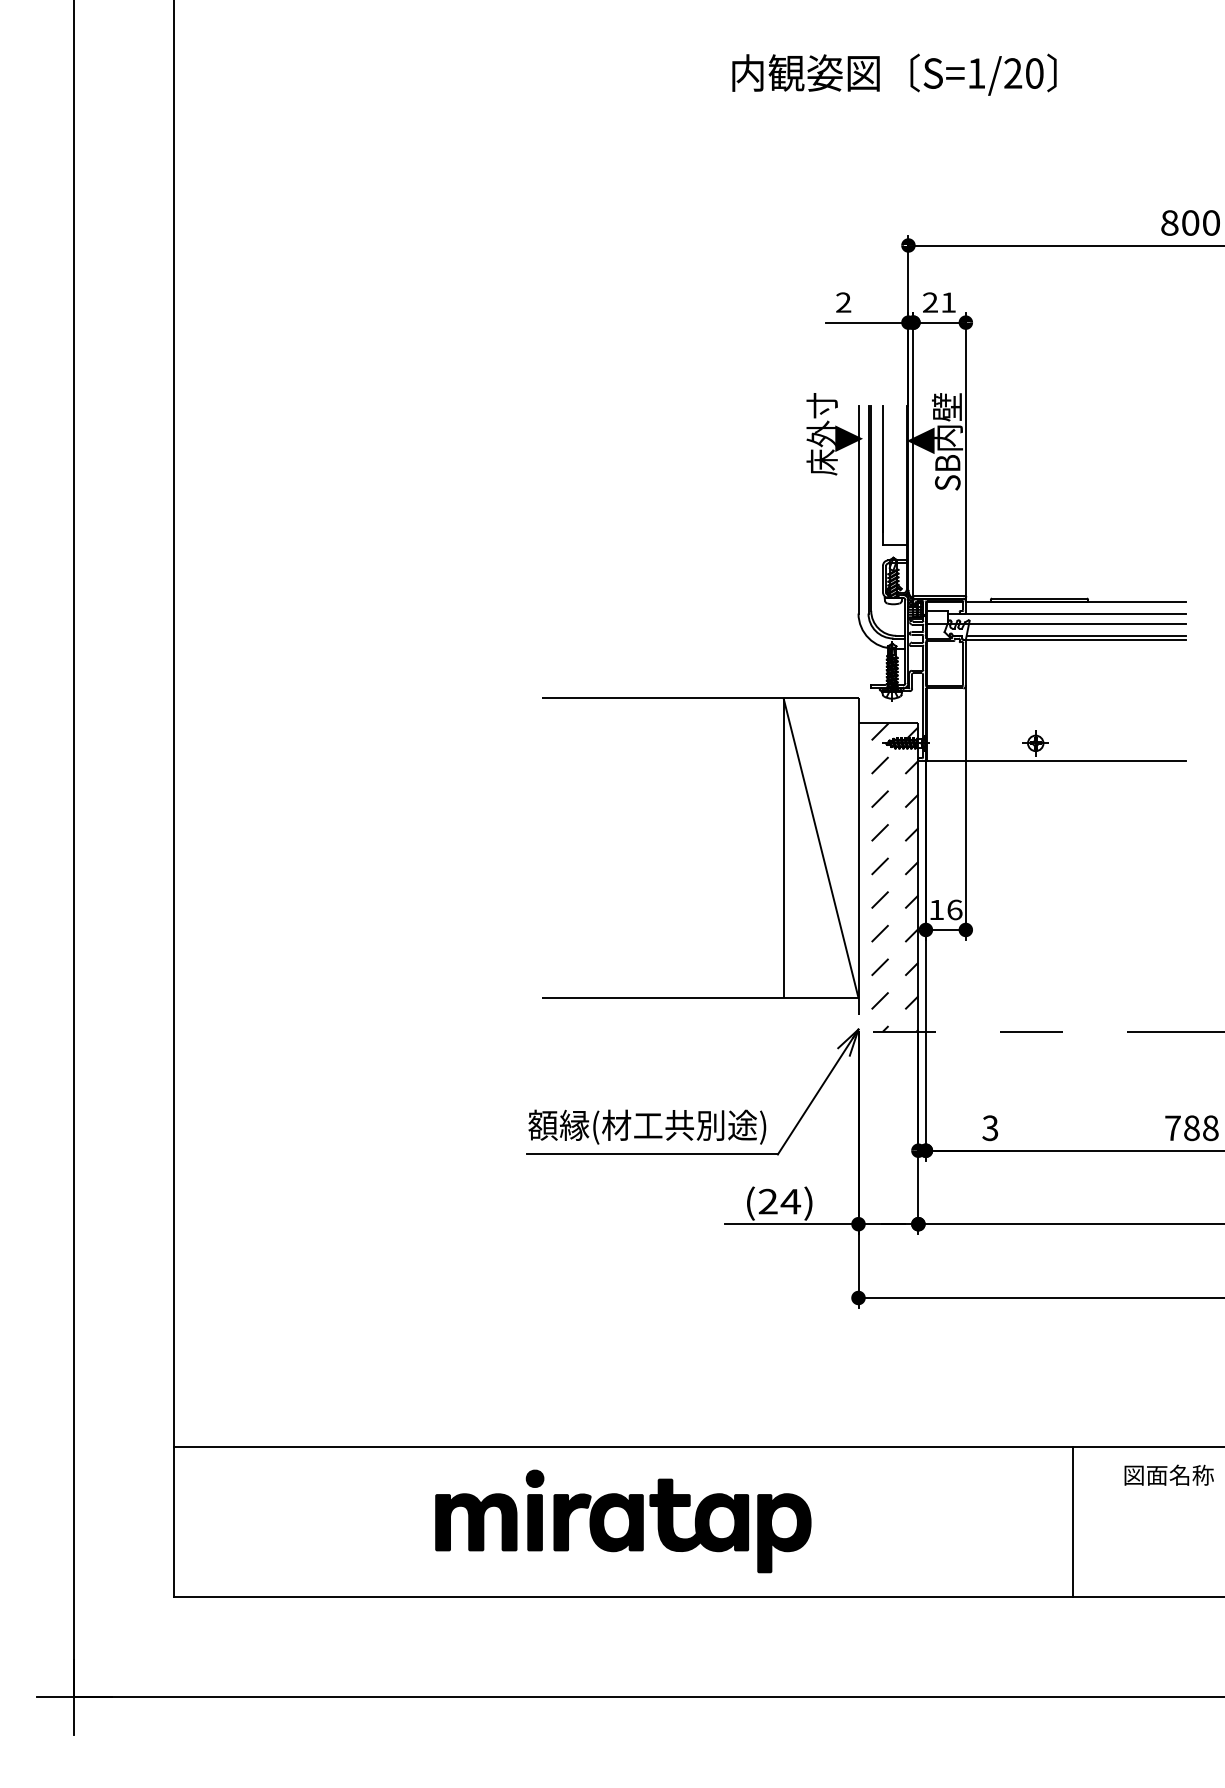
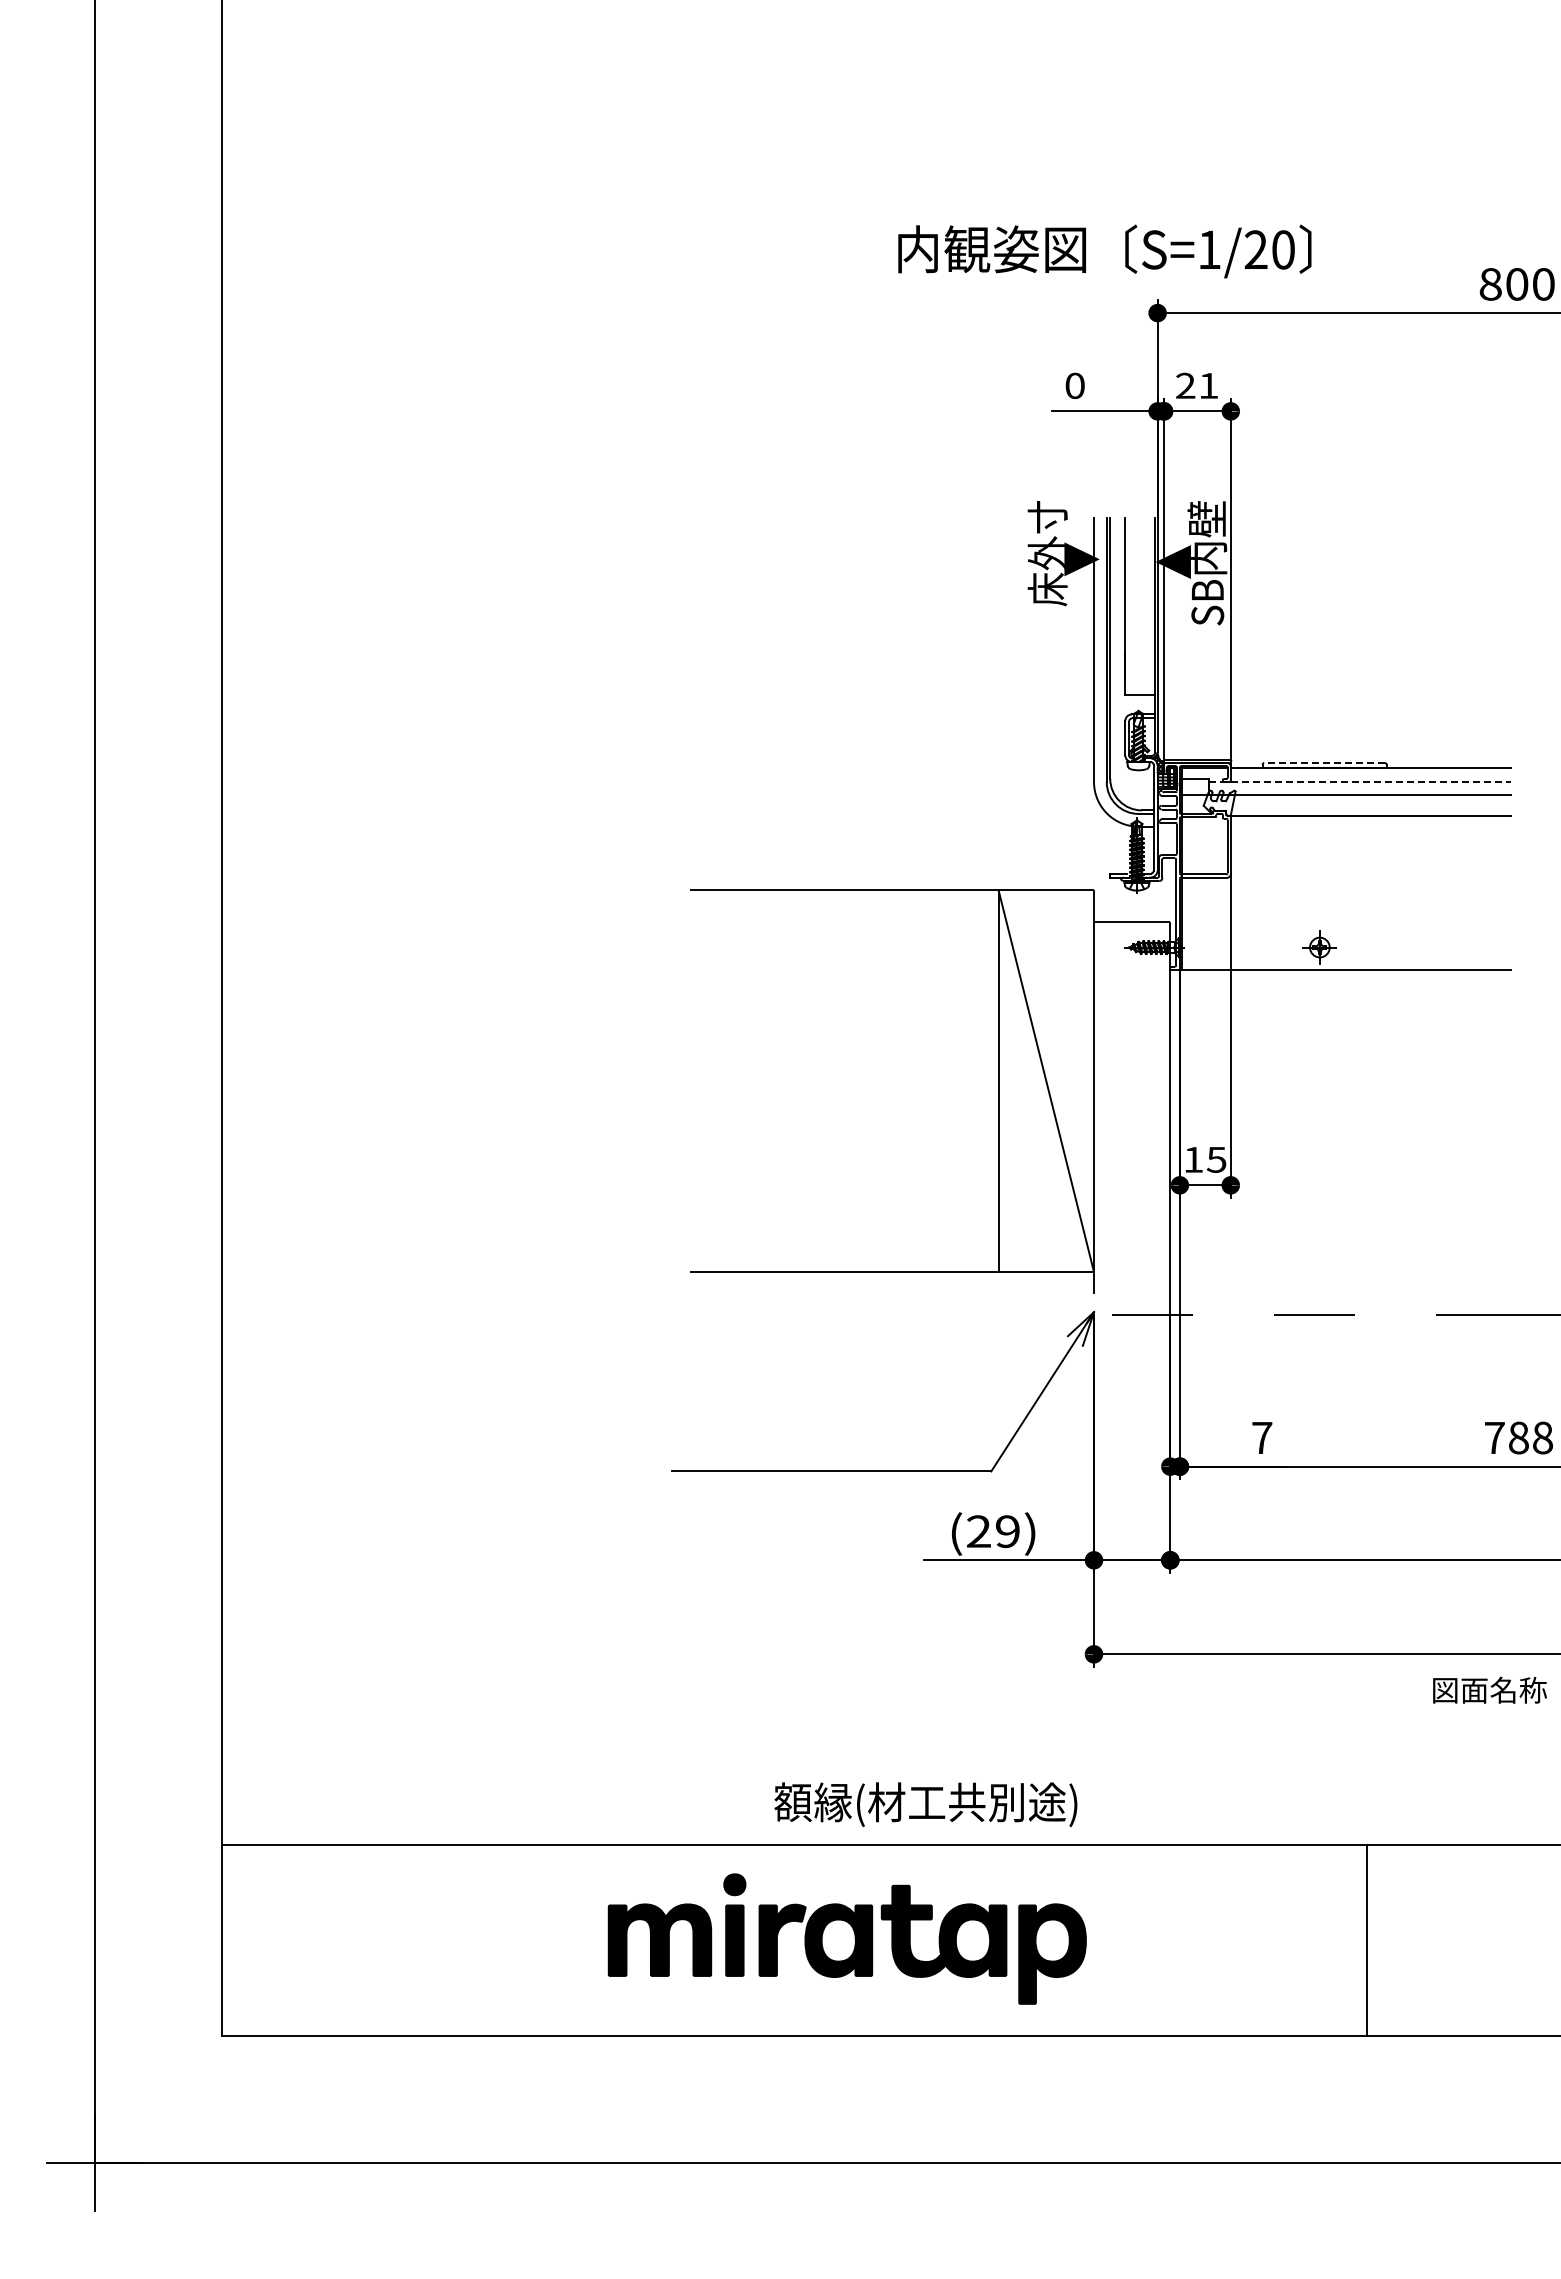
text: (894, 74) -> (1104, 251), moved
text: (843, 302) -> (1074, 385), 2 -> 0
line: (1039, 598) -> (1324, 763), solid -> dashed
line: (1067, 613) -> (1360, 782), solid -> dashed
line: (1075, 635) -> (1370, 810), removed
hatch: (894, 877) -> (1140, 1118), removed
text: (954, 909) -> (1216, 1159), 16 -> 15
text: (647, 1127) -> (925, 1804), moved
text: (989, 1127) -> (1261, 1437), 3 -> 7
text: (790, 1201) -> (1007, 1531), (24) -> (29)
text: (1168, 1474) -> (1489, 1689), moved
part: (622, 1520) -> (846, 1938), moved

